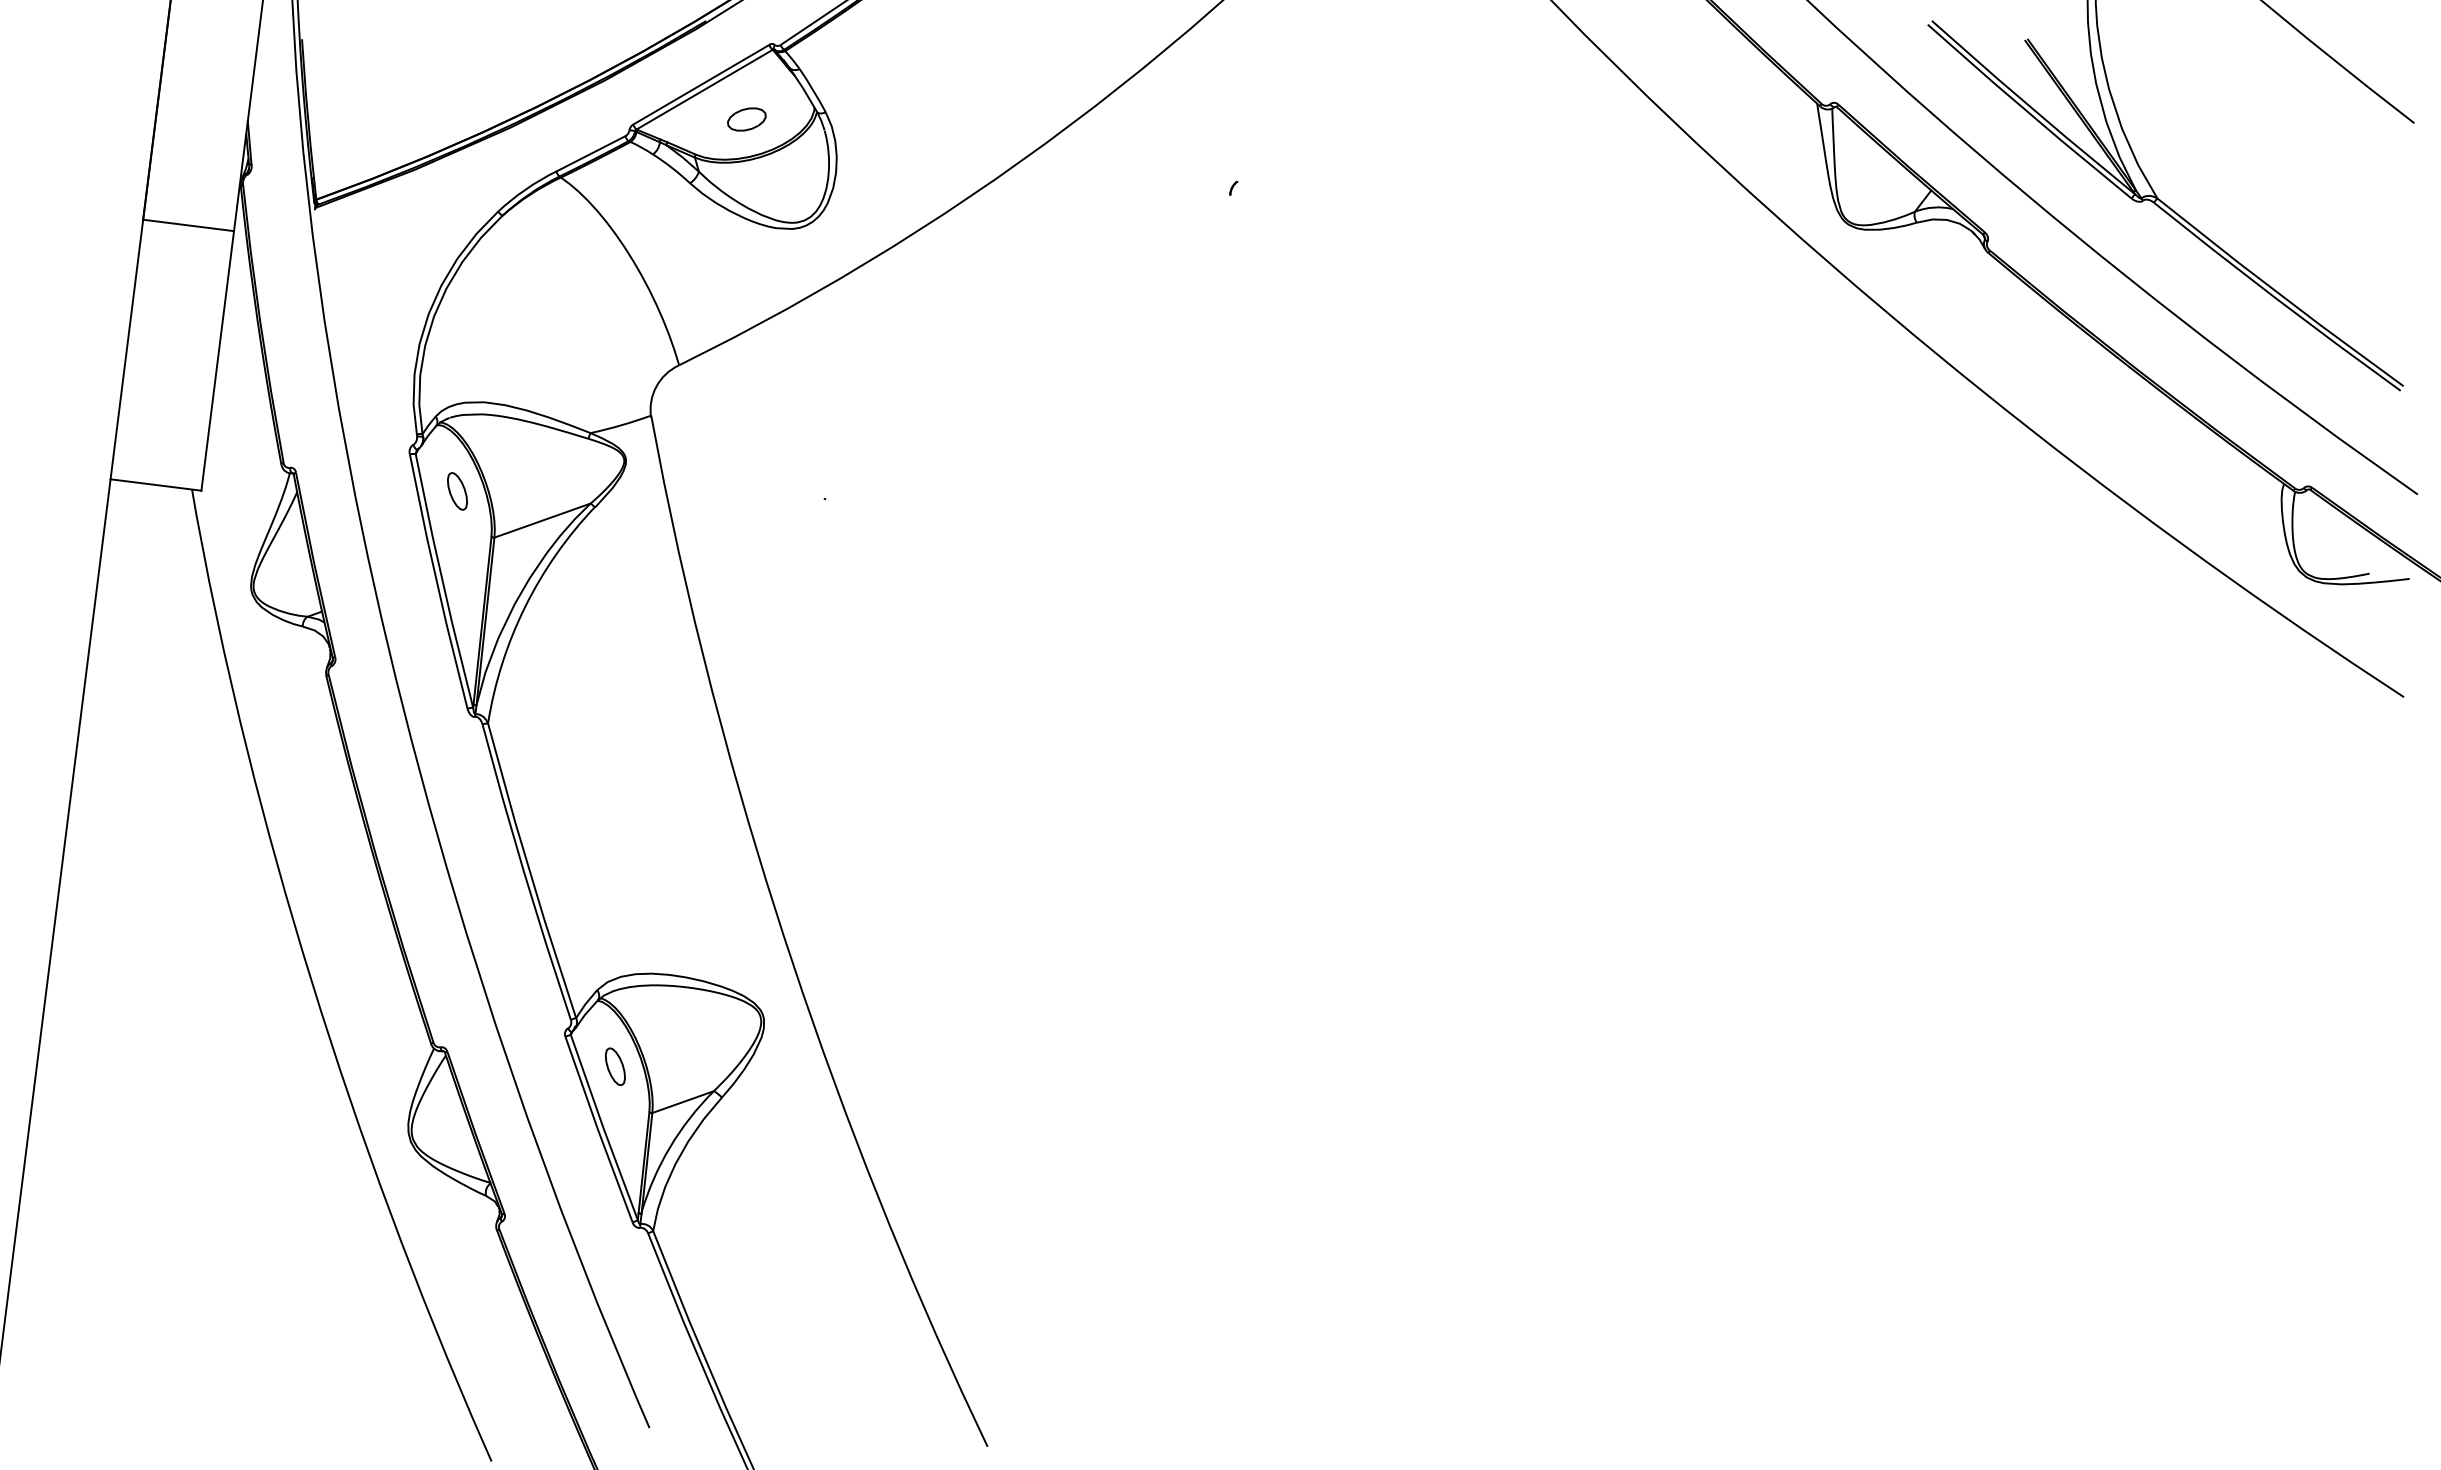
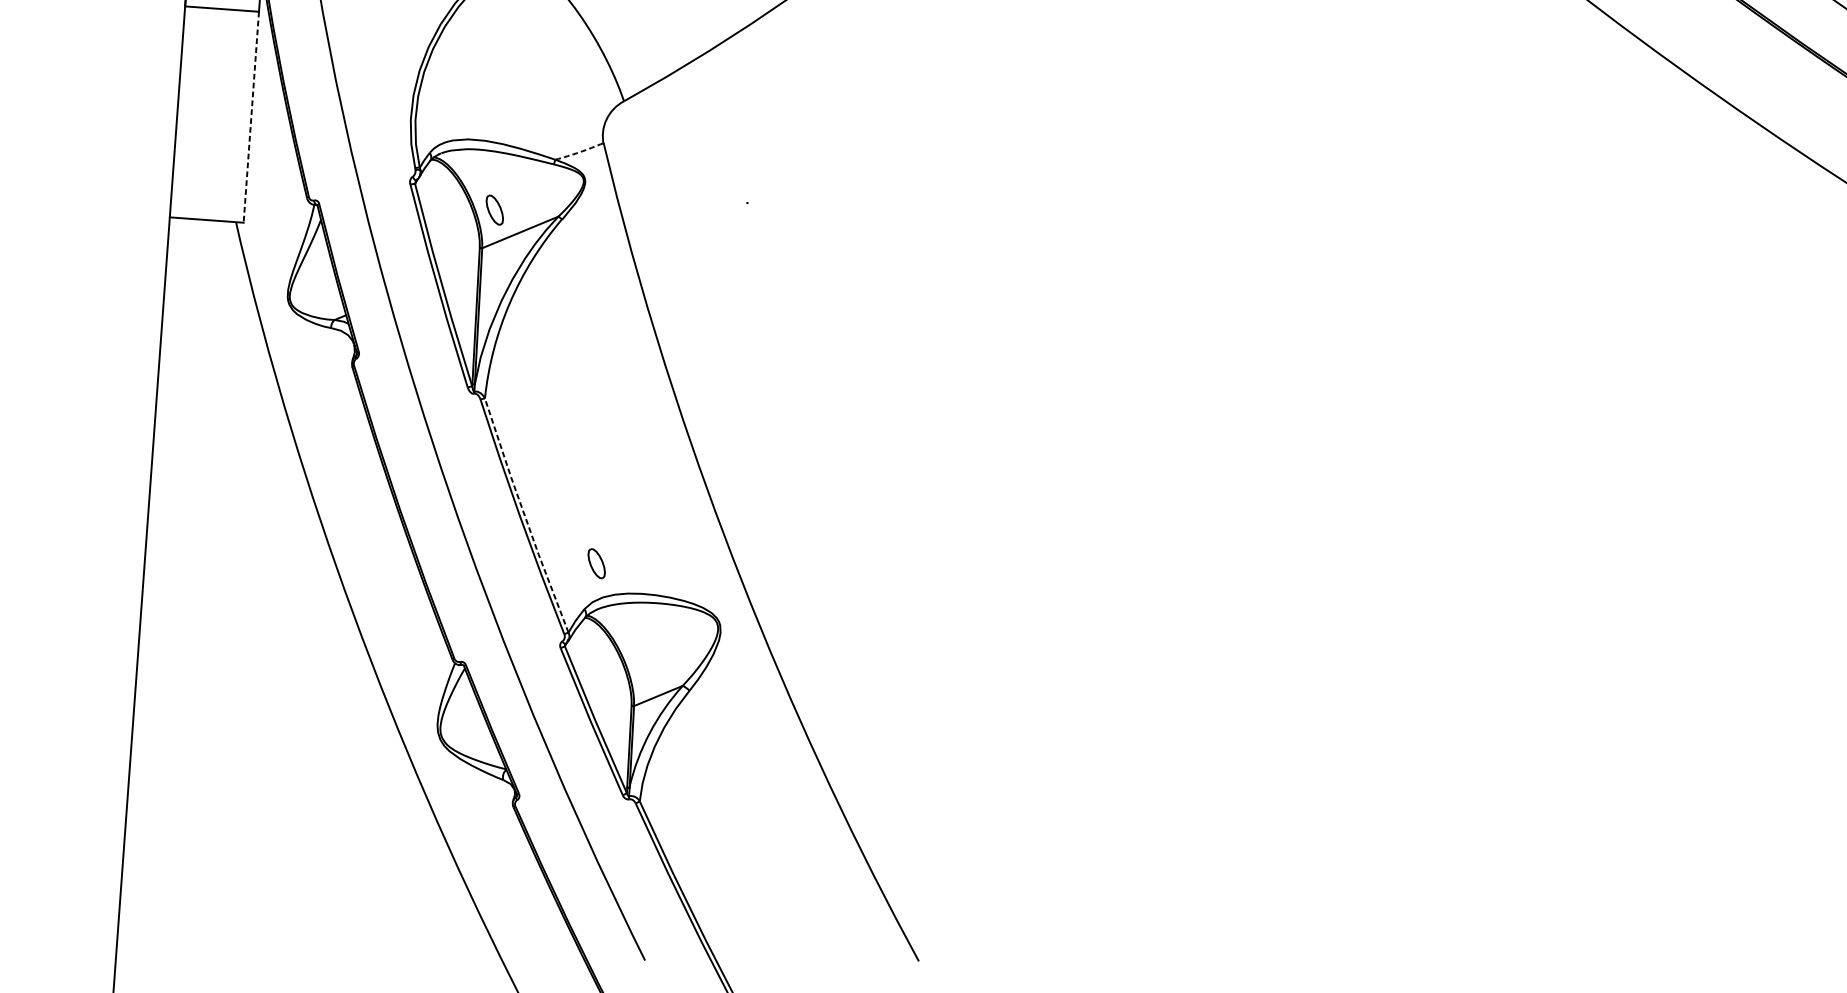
line: (217, 360) -> (251, 116), solid -> dashed
arc: (621, 425) -> (580, 152), solid -> dashed
part: (457, 491) -> (494, 210), moved
line: (529, 871) -> (524, 516), solid -> dashed
part: (614, 1066) -> (595, 563), moved

